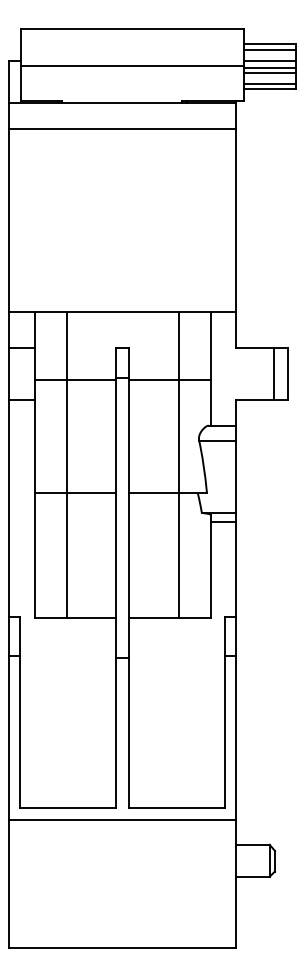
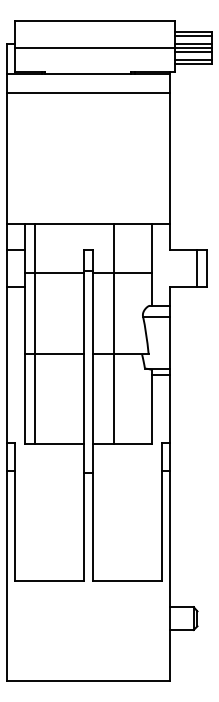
line: (66, 465) -> (34, 334), moved
line: (178, 465) -> (114, 334), moved
line: (121, 820) -> (87, 589), removed

